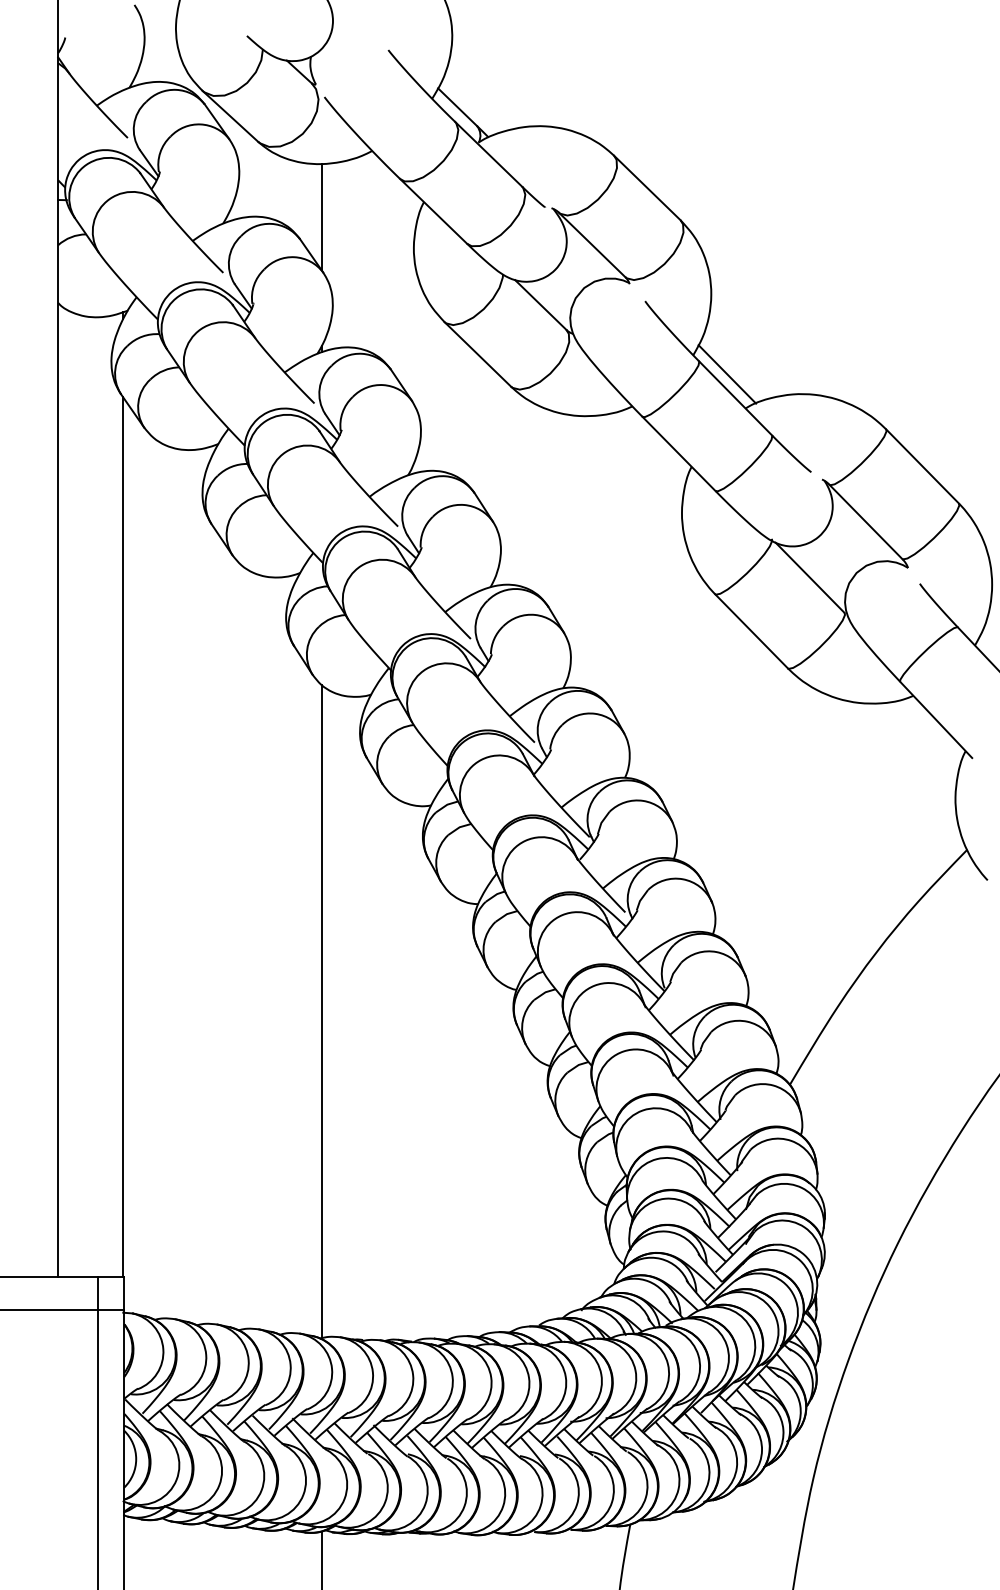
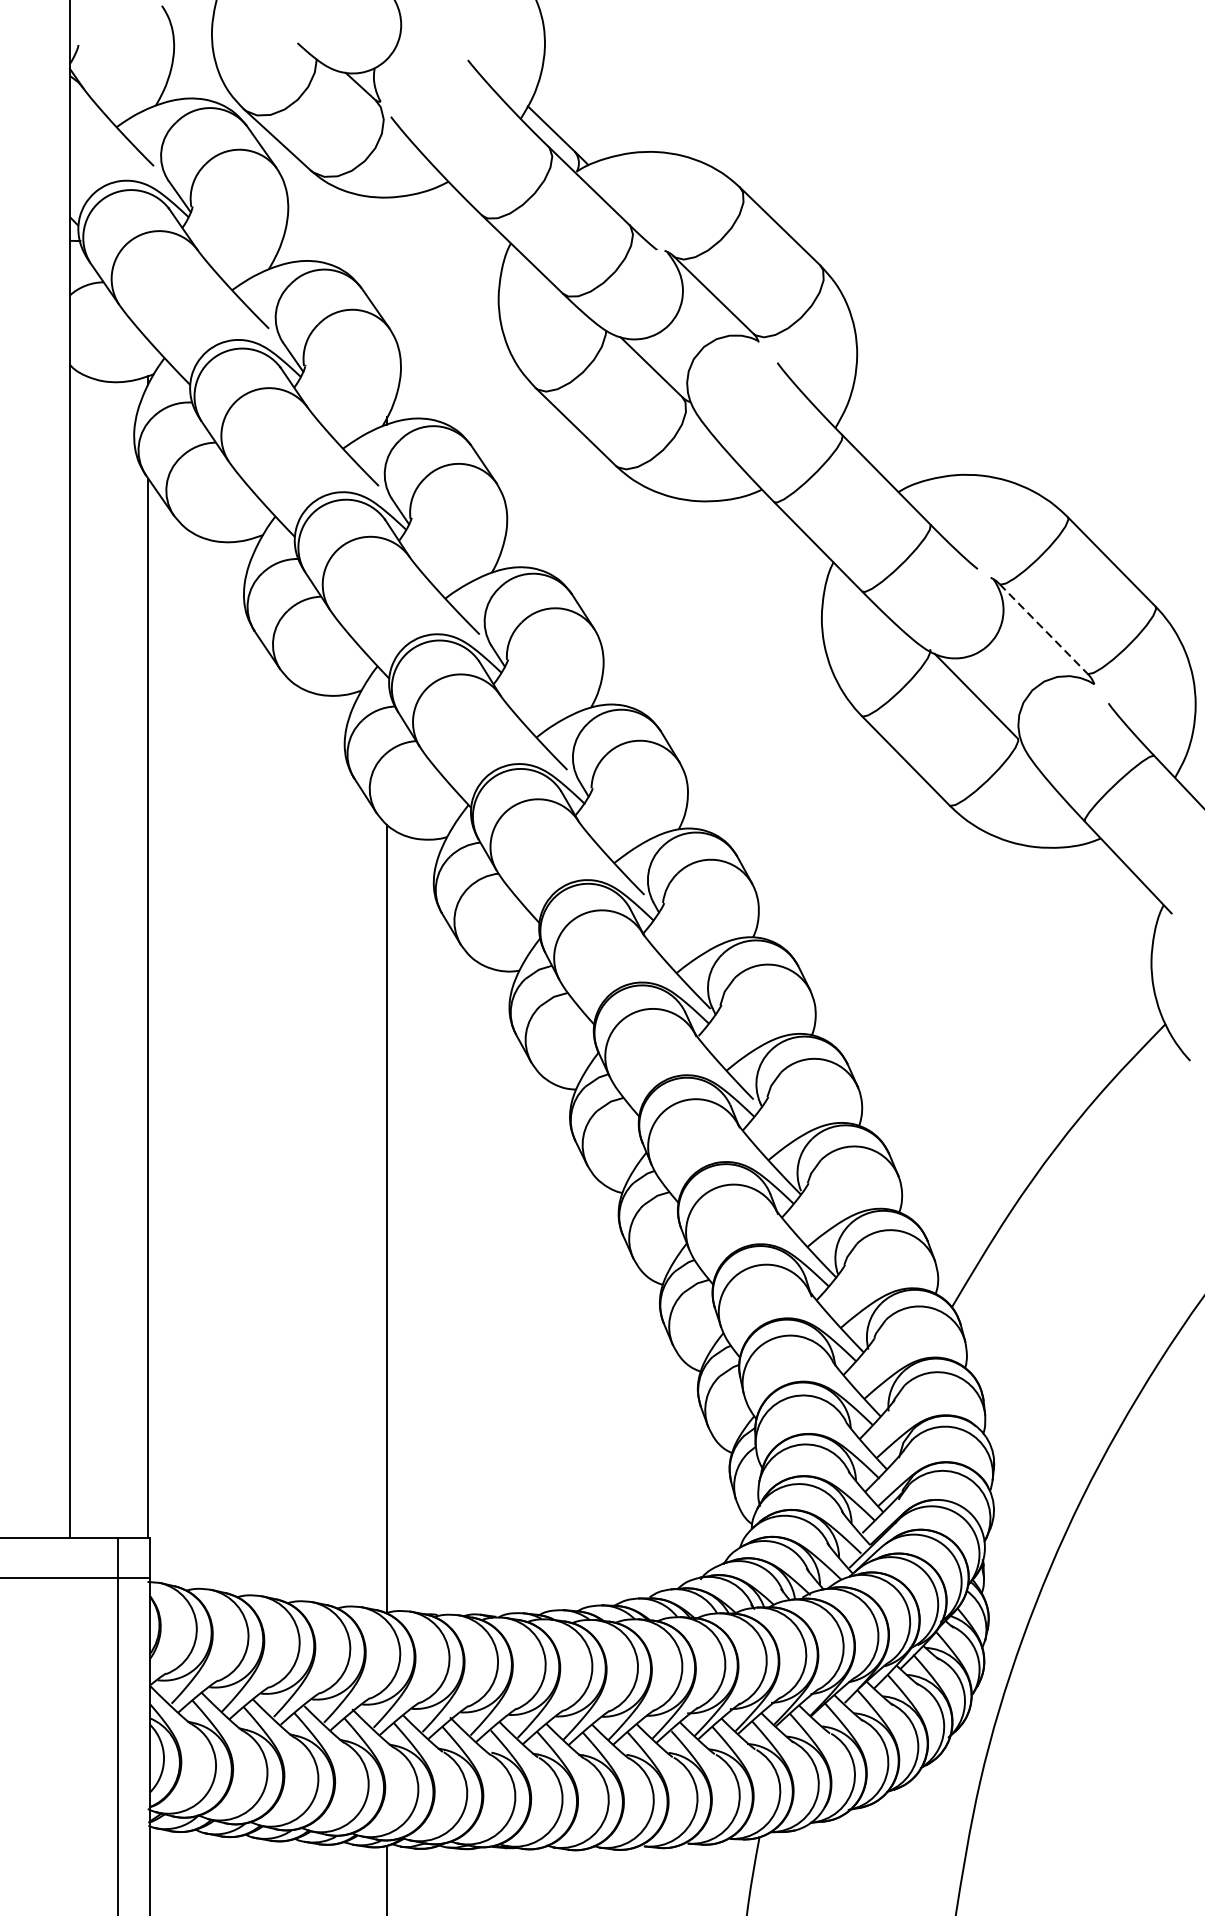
line: (321, 217) -> (387, 261), removed
line: (727, 374) -> (876, 451), removed
line: (865, 521) -> (1043, 628), solid -> dashed

